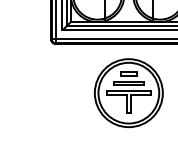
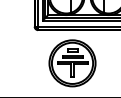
part: (128, 93) -> (72, 63), moved

